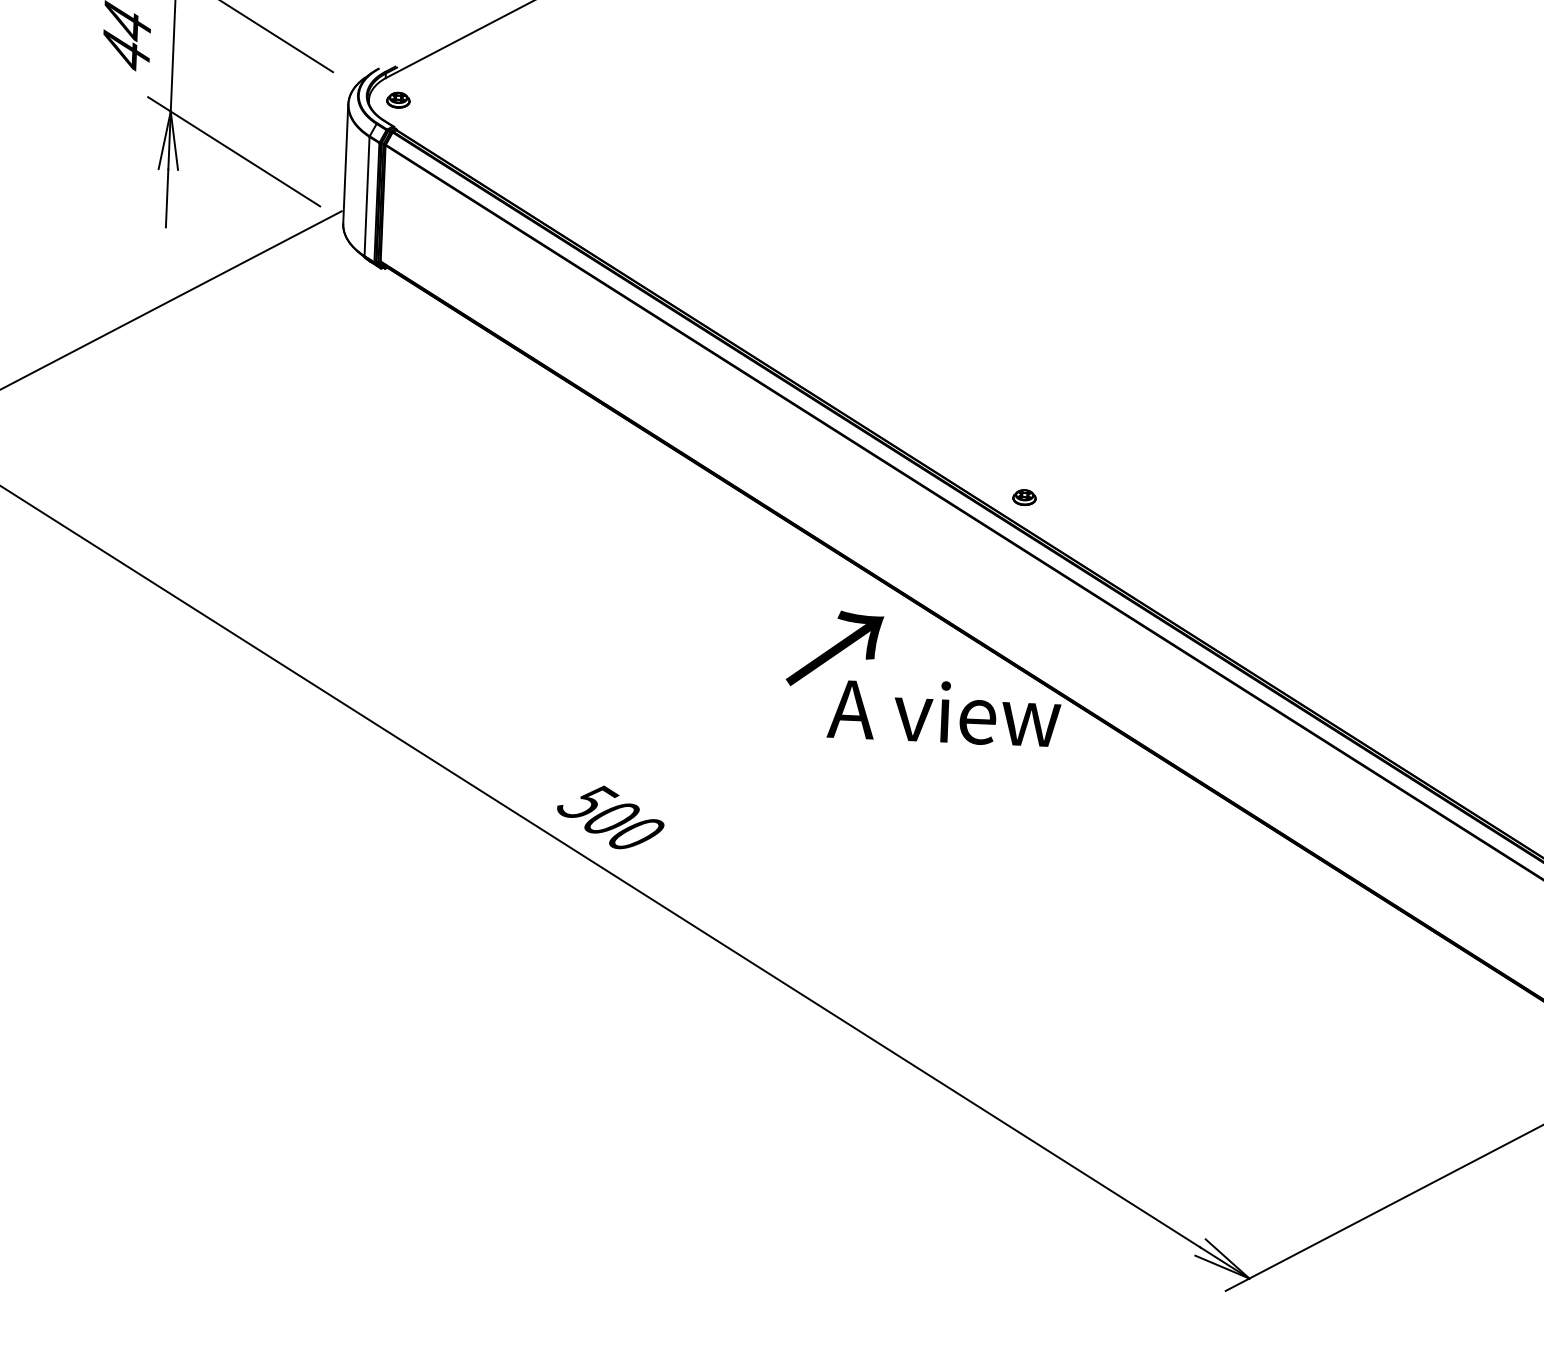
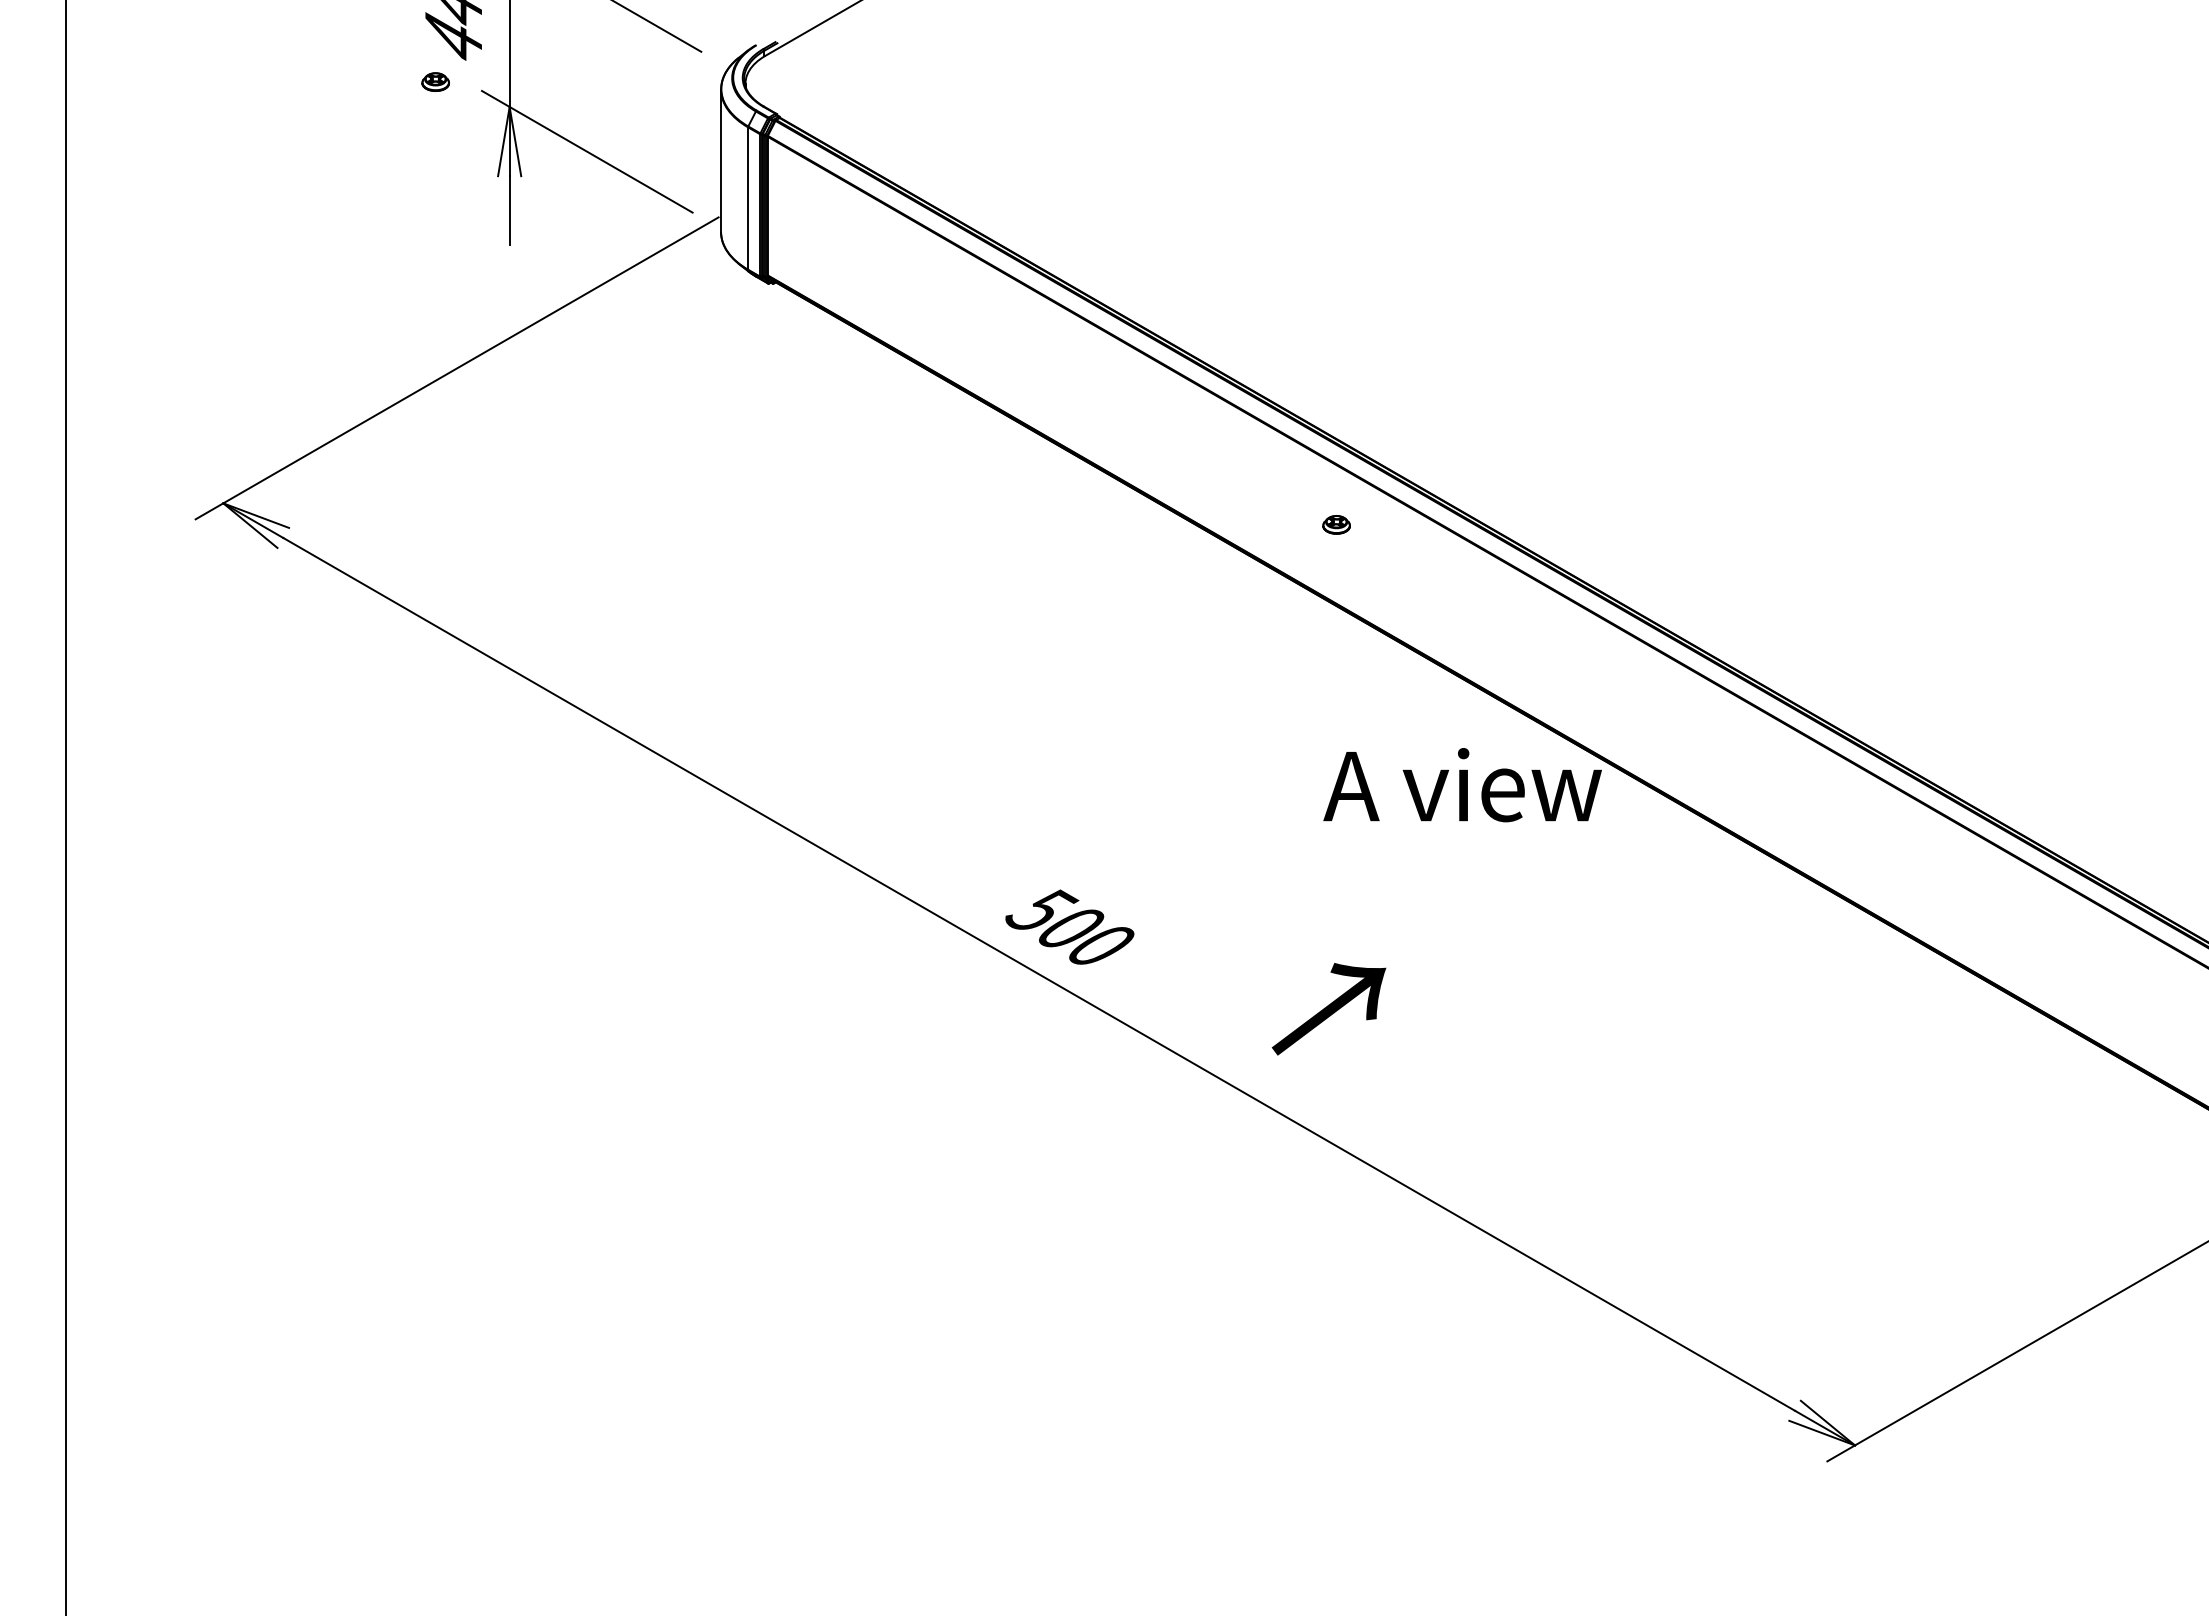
part: (398, 99) -> (435, 81), moved
part: (1024, 497) -> (1336, 524), moved
text: (834, 649) -> (1328, 1009), moved

